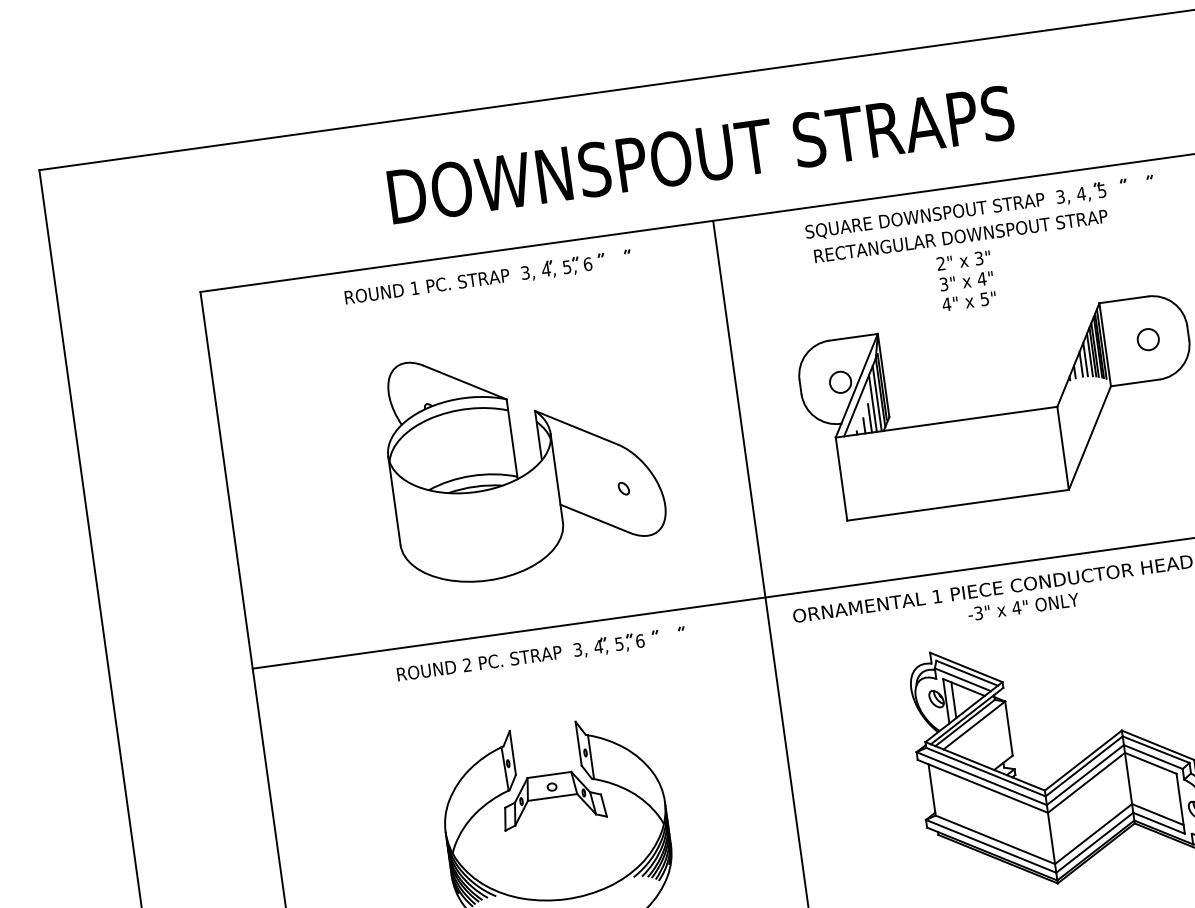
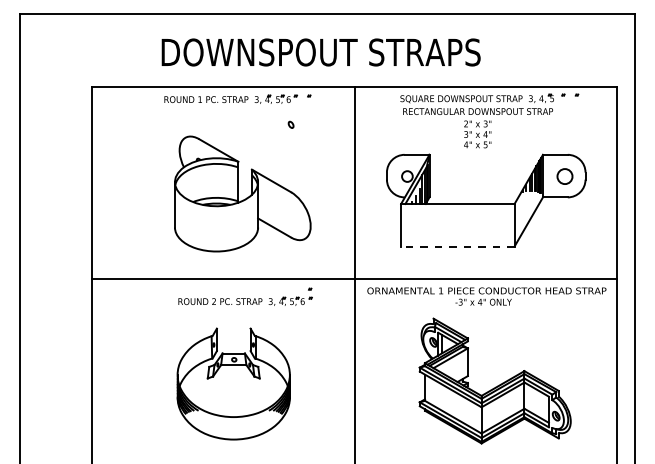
text: (699, 154) -> (320, 52), moved
circle: (1147, 339) -> (564, 176), size x1.4
part: (622, 488) -> (290, 124), moved
line: (957, 505) -> (457, 246), solid -> dashed
part: (528, 654) -> (245, 300), moved

